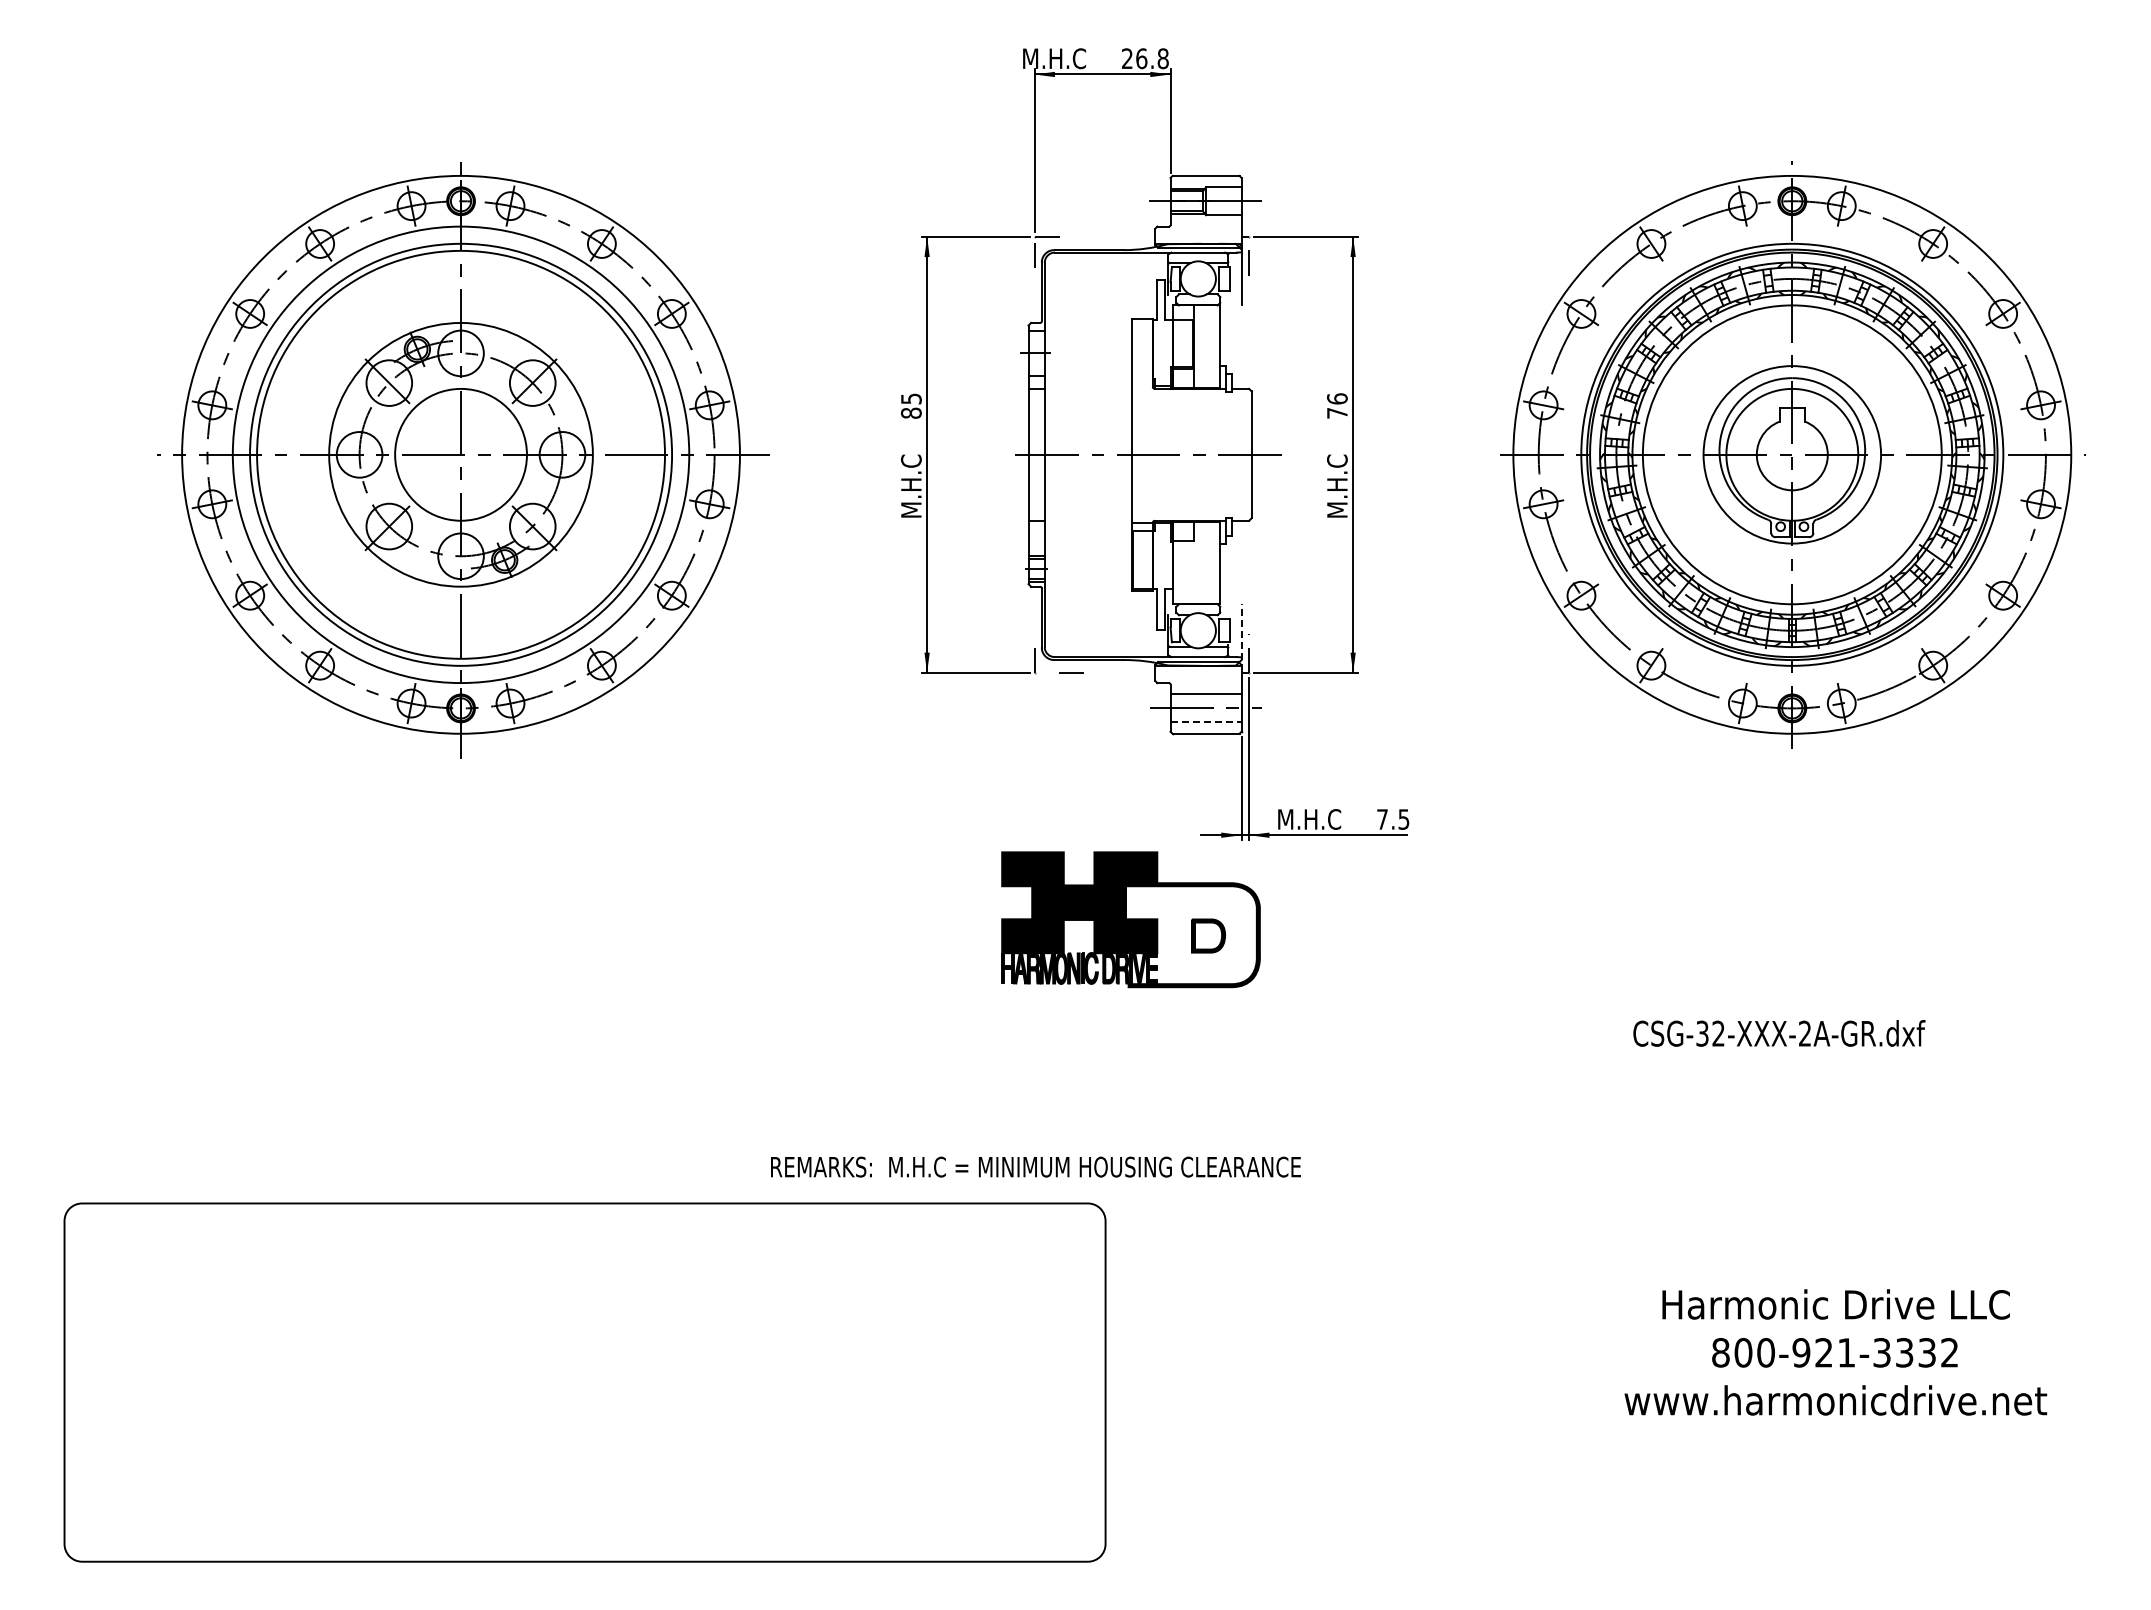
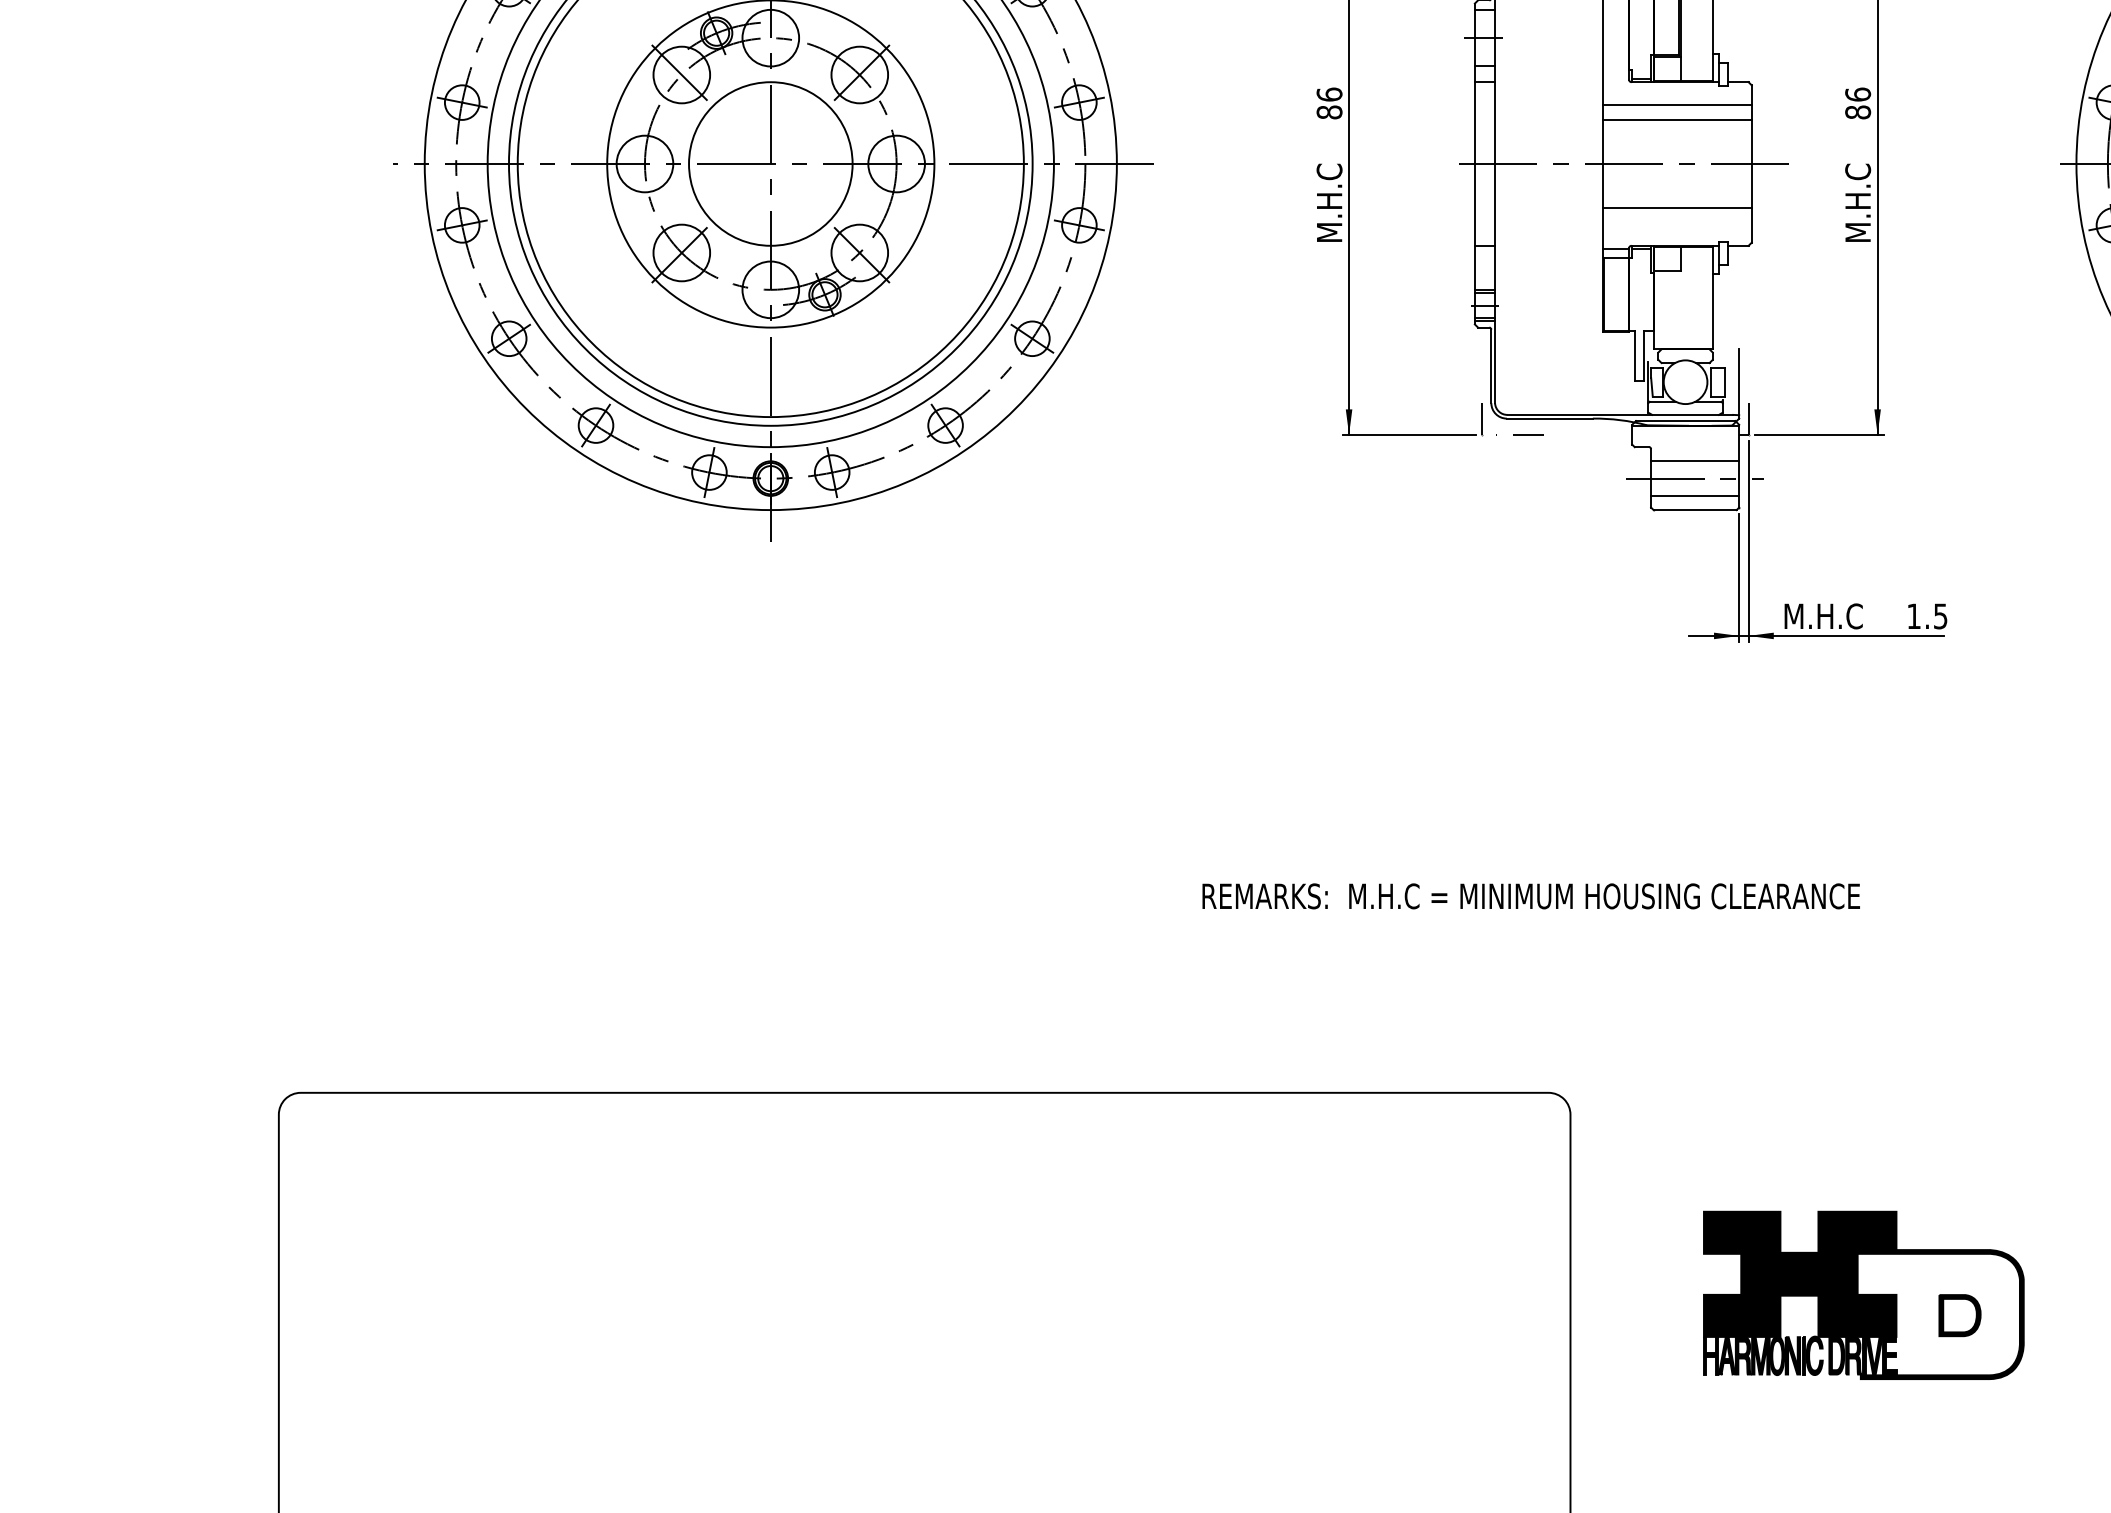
text: (911, 398) -> (1329, 94), 85 -> 86
line: (1191, 407) -> (1677, 105), added
text: (1337, 412) -> (1858, 111), 76 -> 86
line: (1191, 419) -> (1677, 120), added
line: (1191, 490) -> (1677, 208), added
line: (1241, 632) -> (1739, 384), dashed -> solid
line: (1206, 722) -> (1695, 496), dashed -> solid
text: (1382, 819) -> (1914, 616), 7.5 -> 1.5
part: (1130, 919) -> (1863, 1295), moved
text: (1035, 1166) -> (1530, 895), moved

